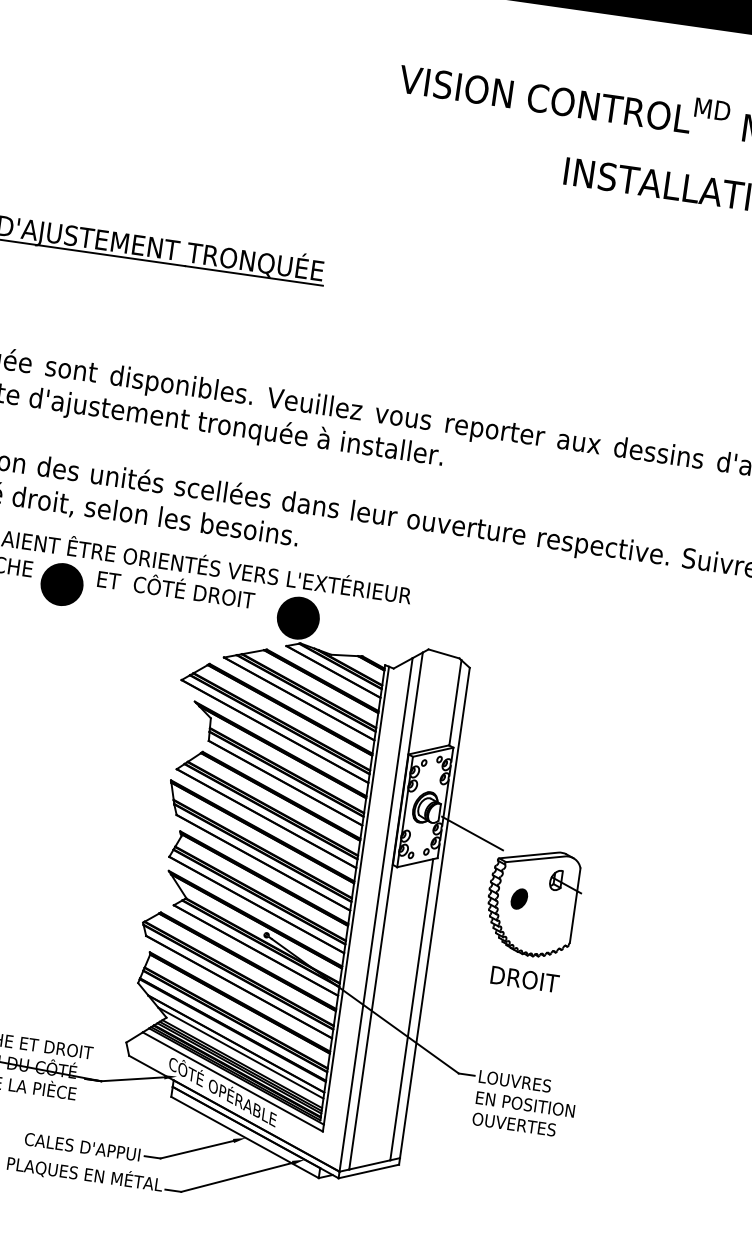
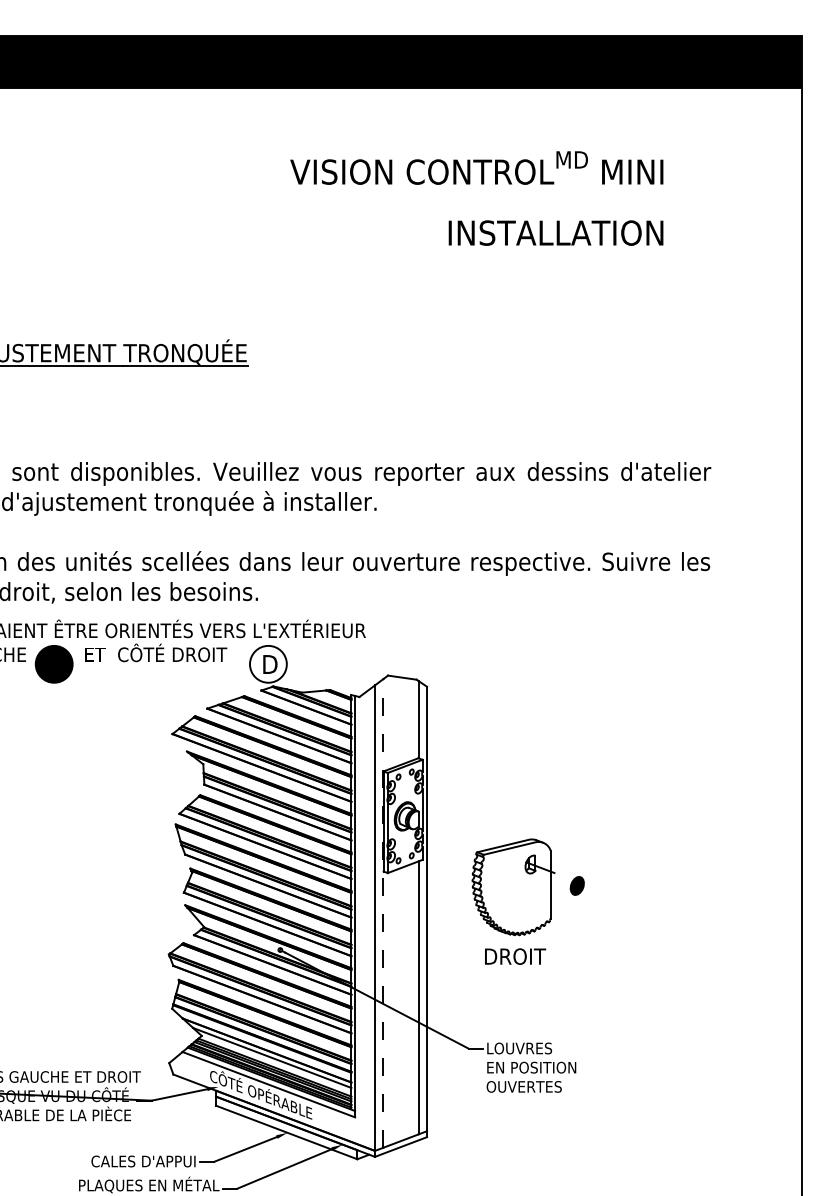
fill: (297, 617) -> (267, 663), removed
line: (472, 833) -> (450, 833), removed
part: (518, 898) -> (576, 885), moved
line: (386, 910) -> (383, 912), solid -> dashed

